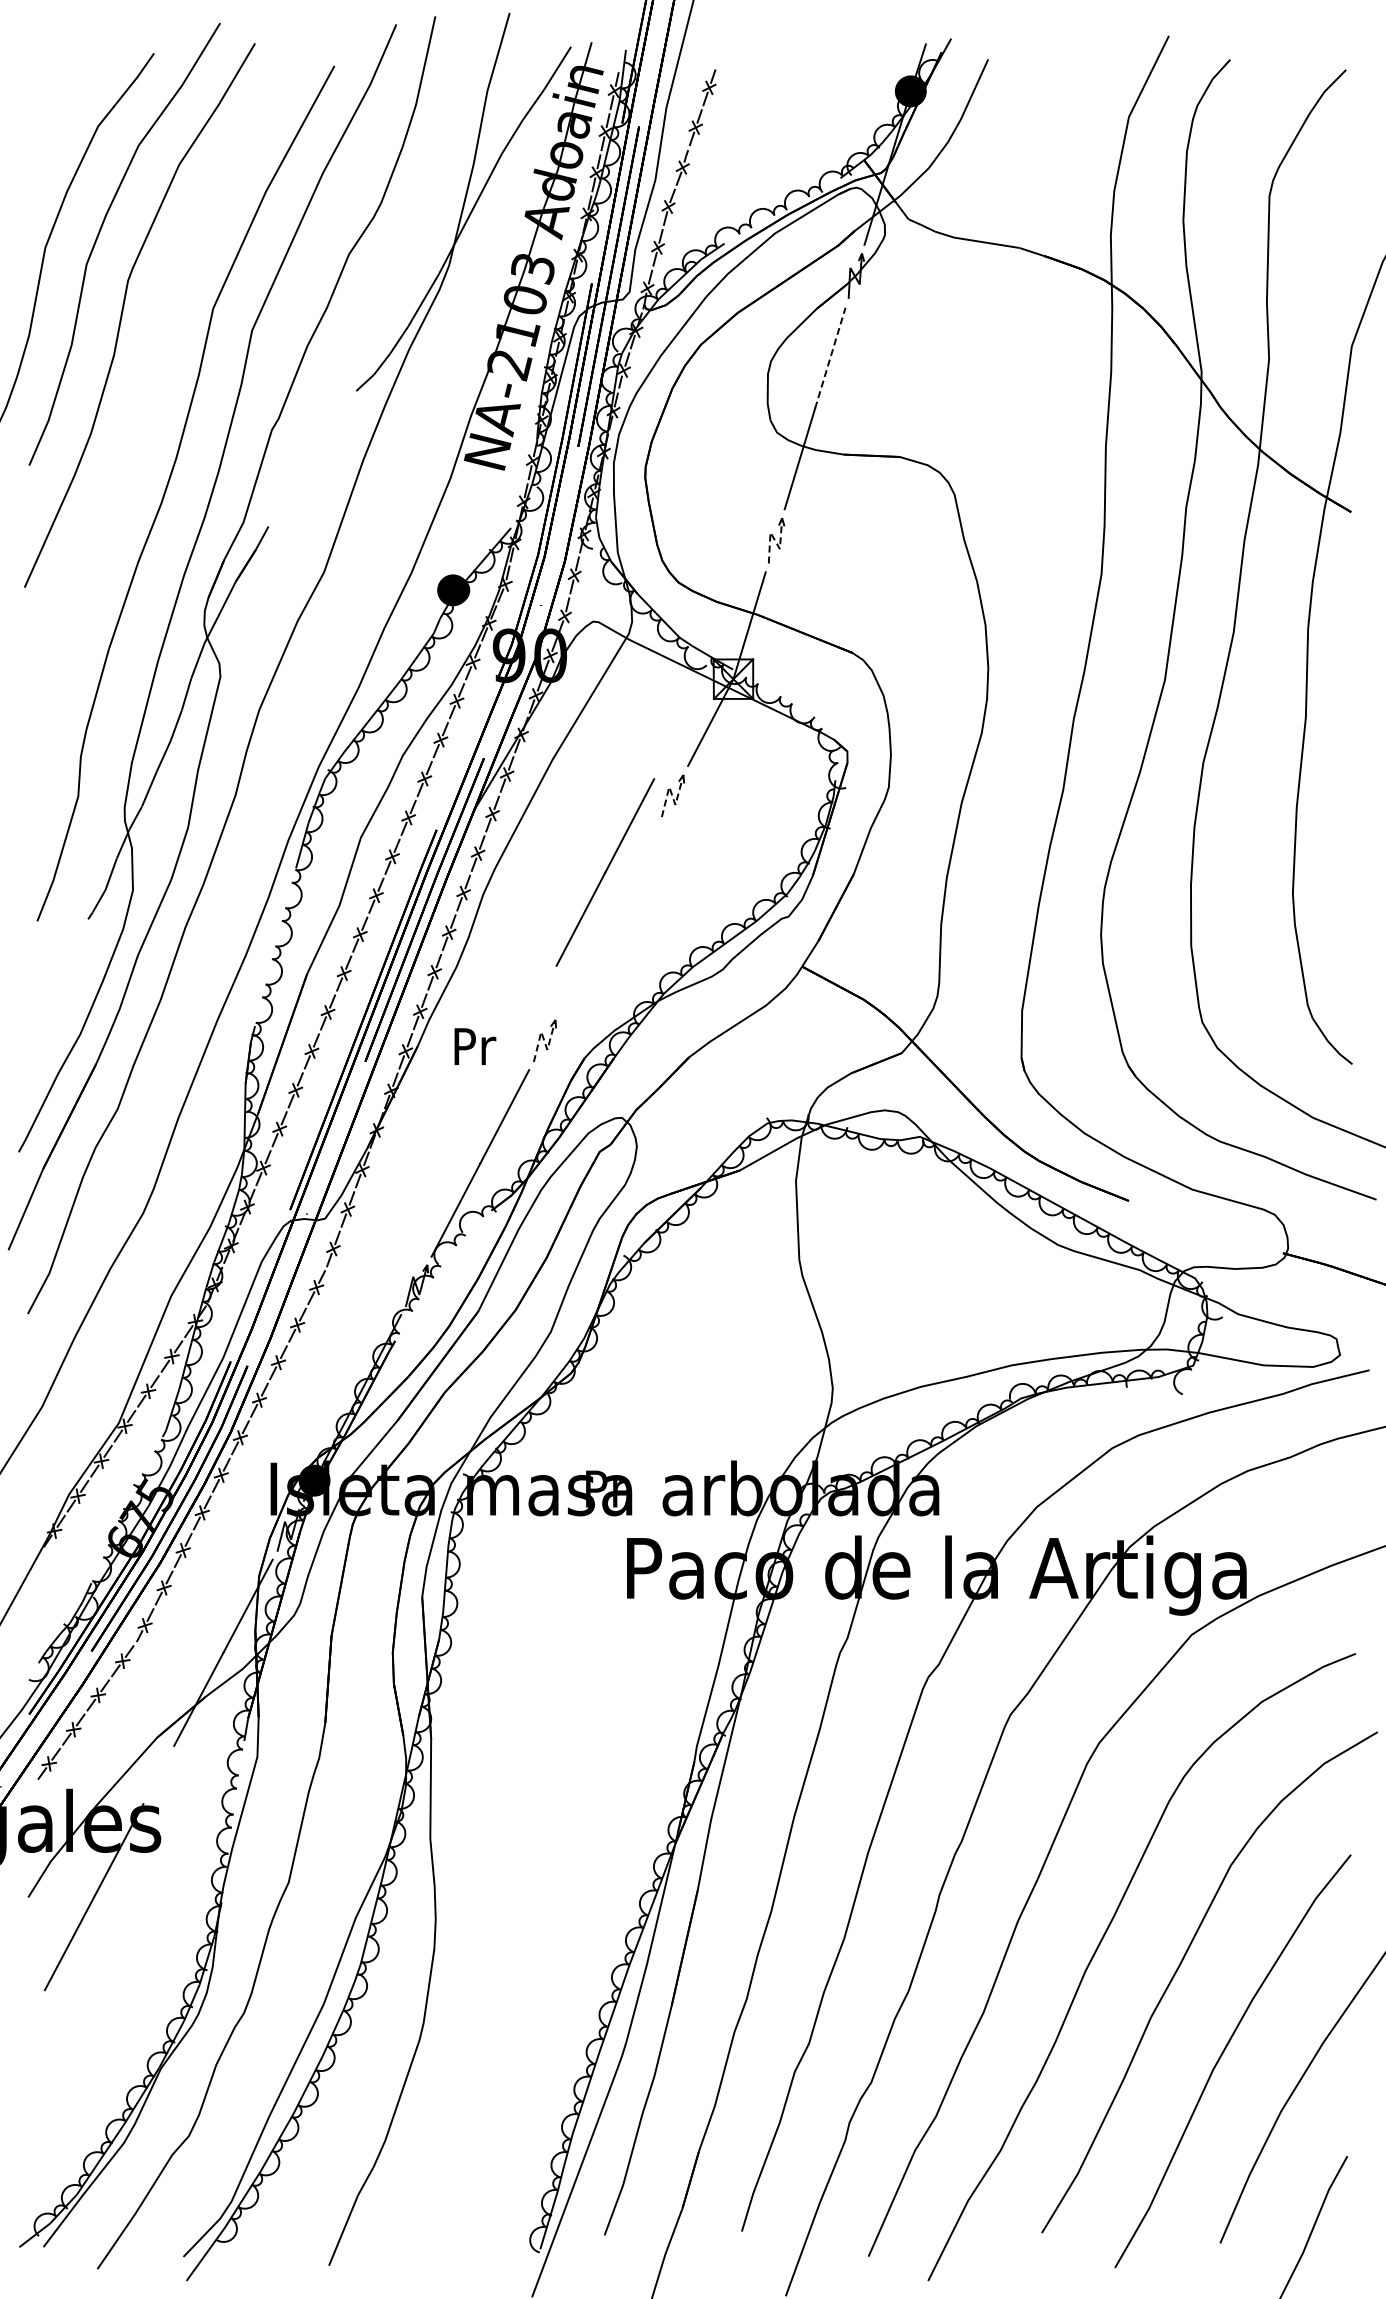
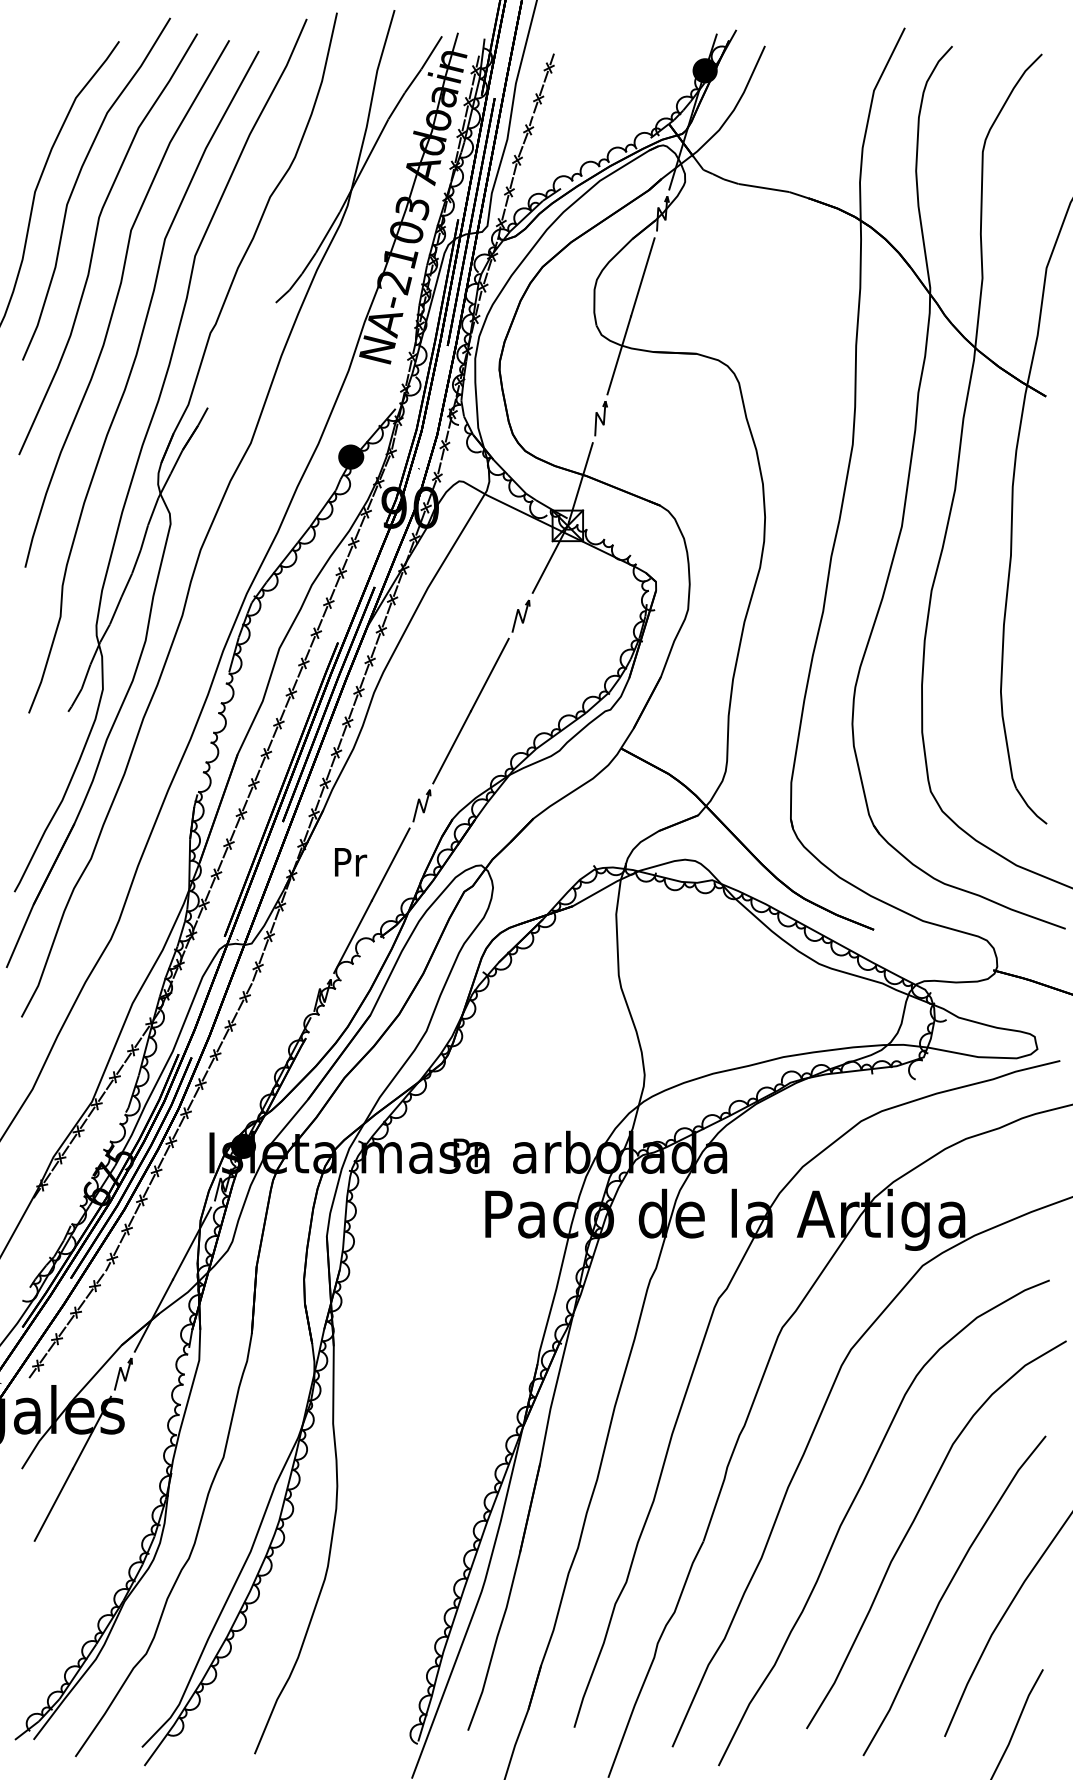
line: (830, 358) -> (642, 277), dashed -> solid
curve: (151, 387) -> (117, 300), added
line: (775, 540) -> (600, 418), dashed -> solid
line: (672, 796) -> (520, 616), dashed -> solid
line: (605, 872) -> (471, 711), moved
line: (544, 1040) -> (421, 805), dashed -> solid
text: (475, 1046) -> (351, 862), moved
part: (159, 1774) -> (123, 1373), added

